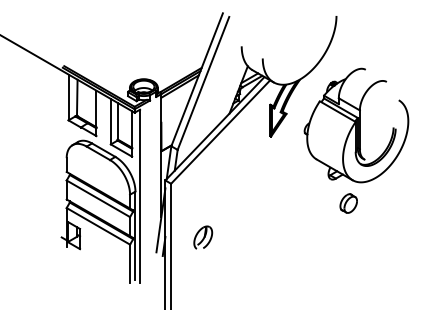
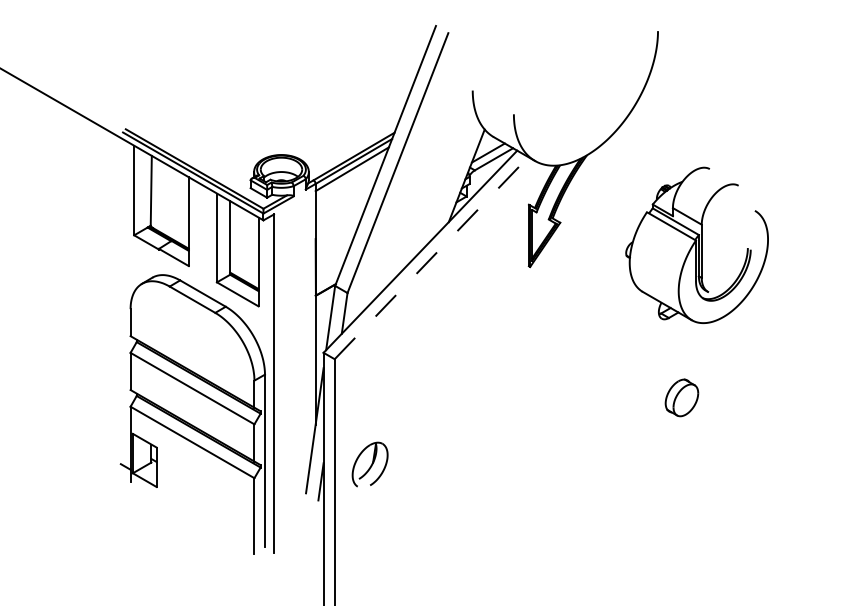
part: (356, 125) -> (697, 245), size x0.7
line: (220, 132) -> (431, 259), solid -> dashed
part: (203, 237) -> (370, 464), moved

